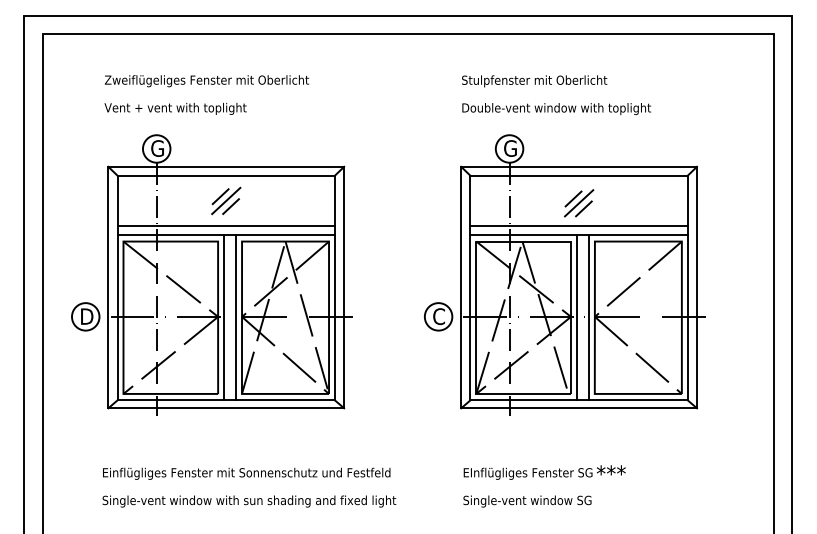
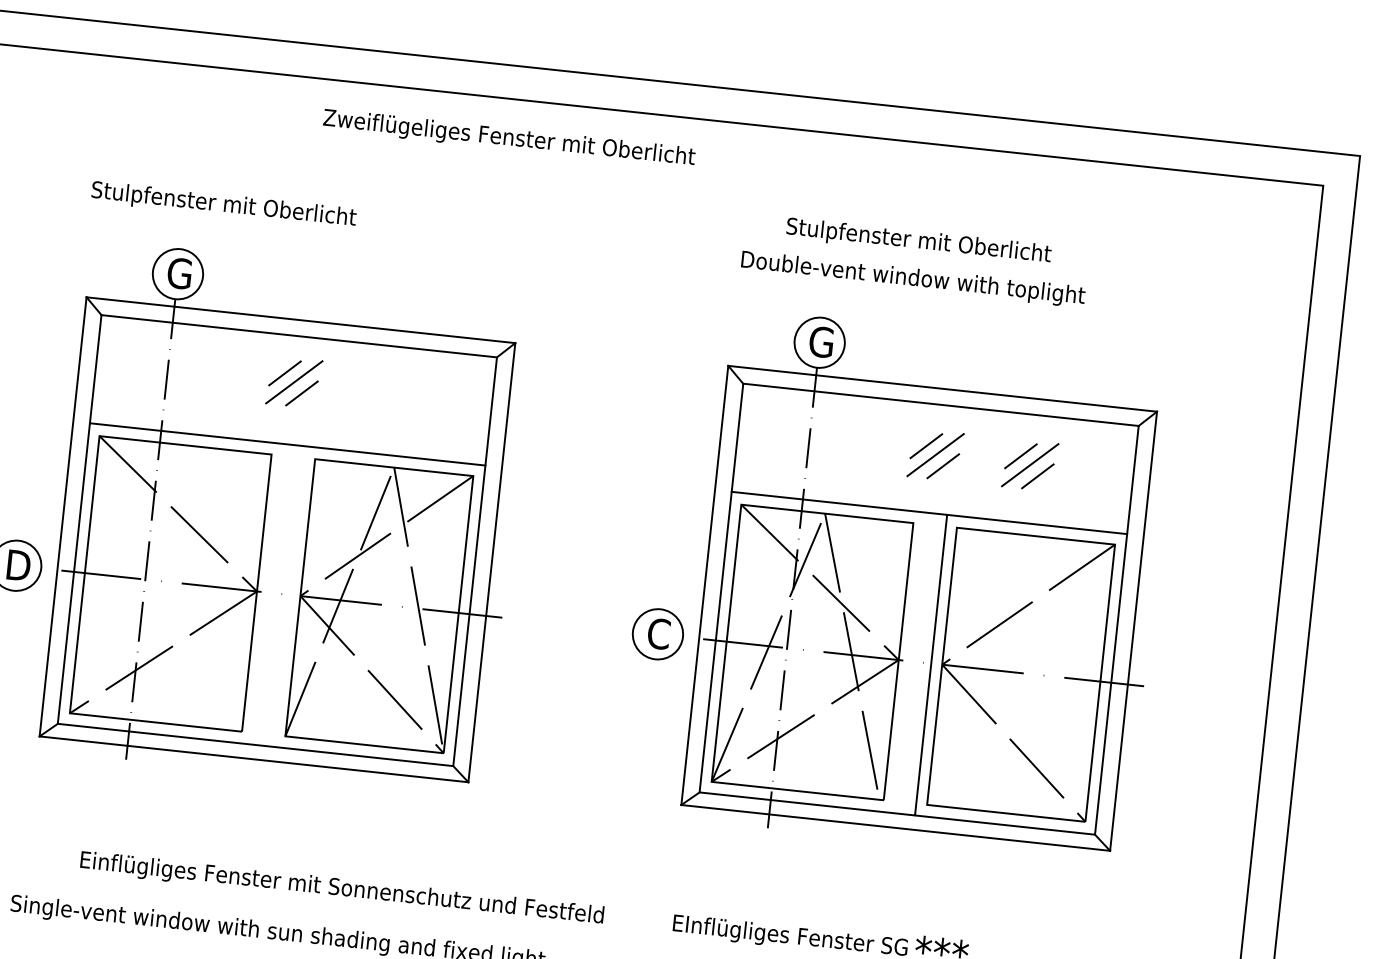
text: (207, 81) -> (510, 139), moved
text: (534, 81) -> (918, 242), moved
text: (177, 108) -> (223, 204), Vent + vent with toplight -> Stulpfenster mit Oberlicht
part: (631, 203) -> (1030, 465), added
line: (225, 226) -> (287, 428), removed
line: (578, 226) -> (929, 497), removed
line: (224, 317) -> (268, 593), removed
line: (236, 317) -> (290, 596), removed
line: (576, 317) -> (908, 662), removed
text: (246, 473) -> (341, 888), moved

